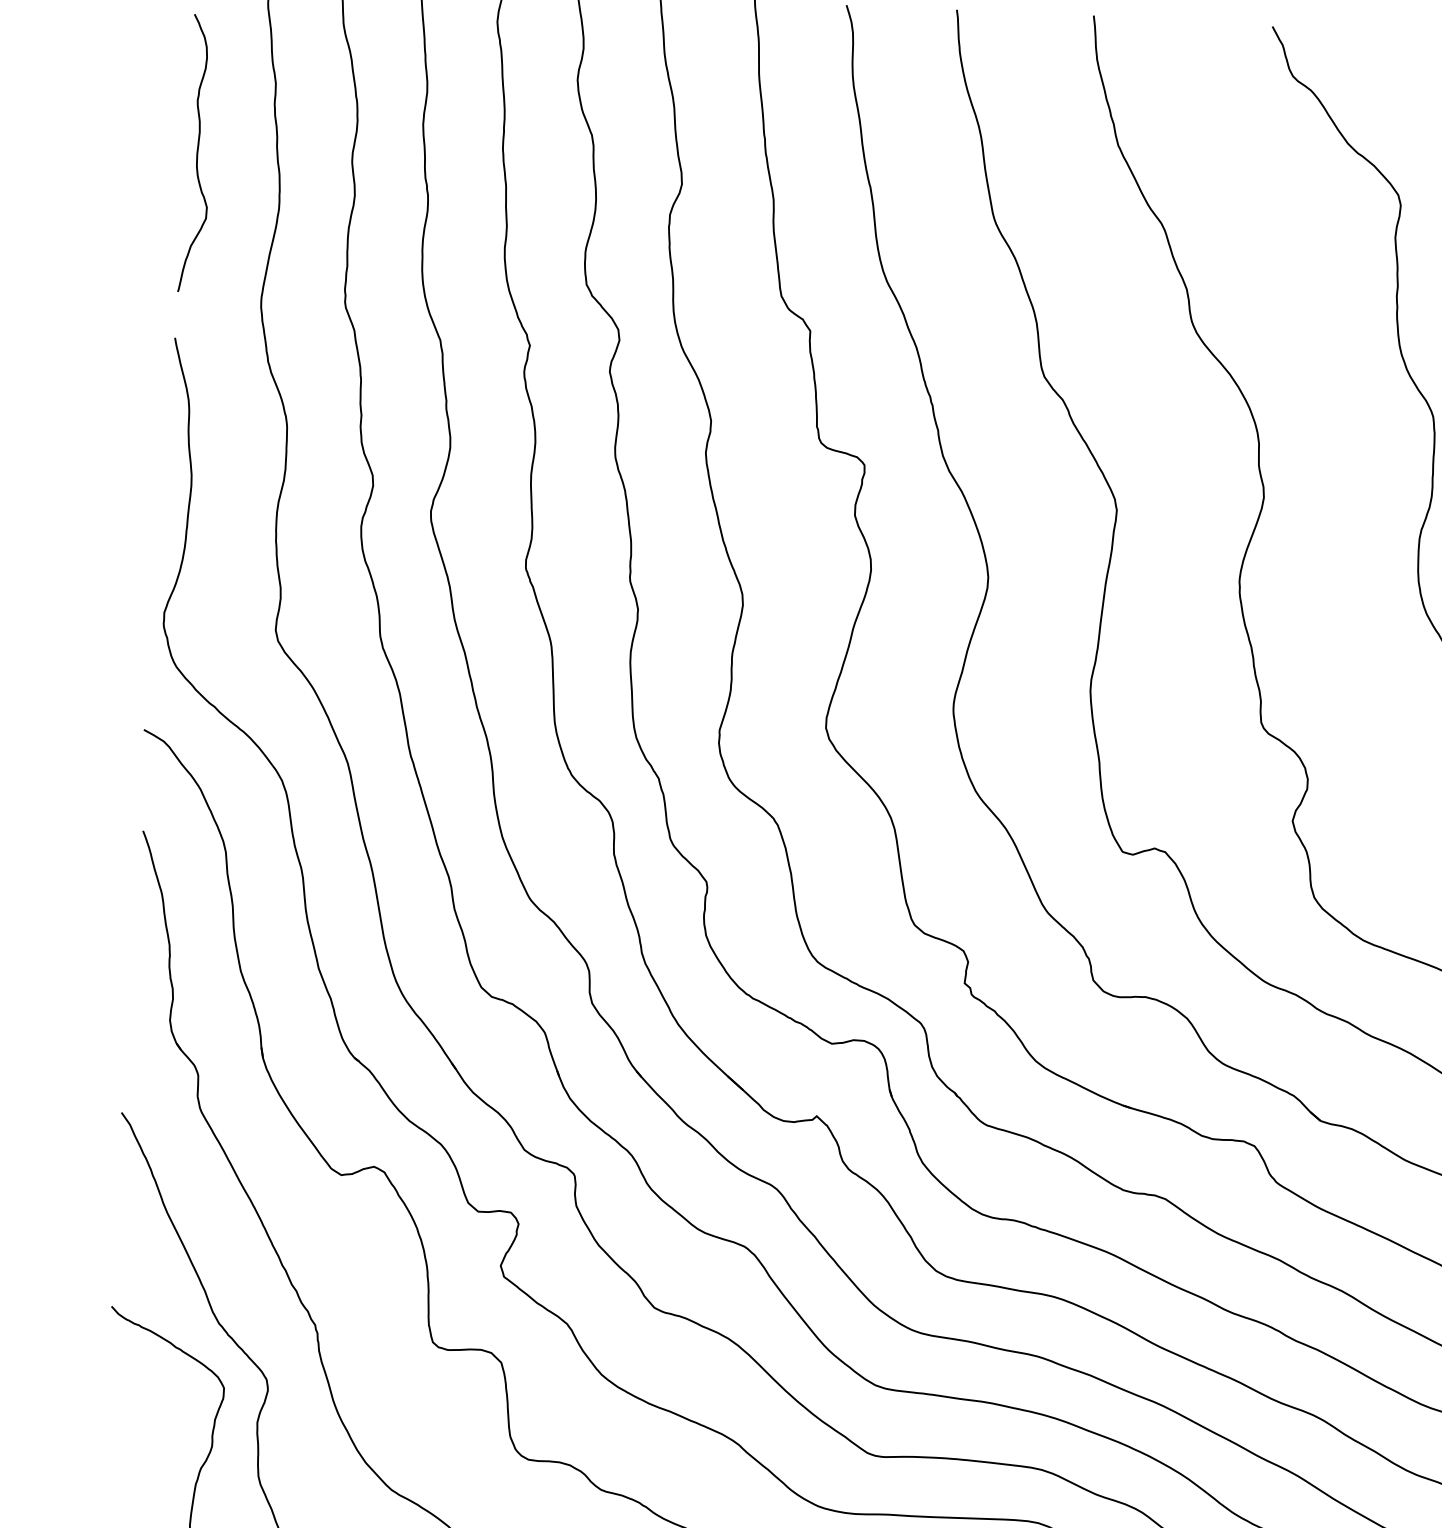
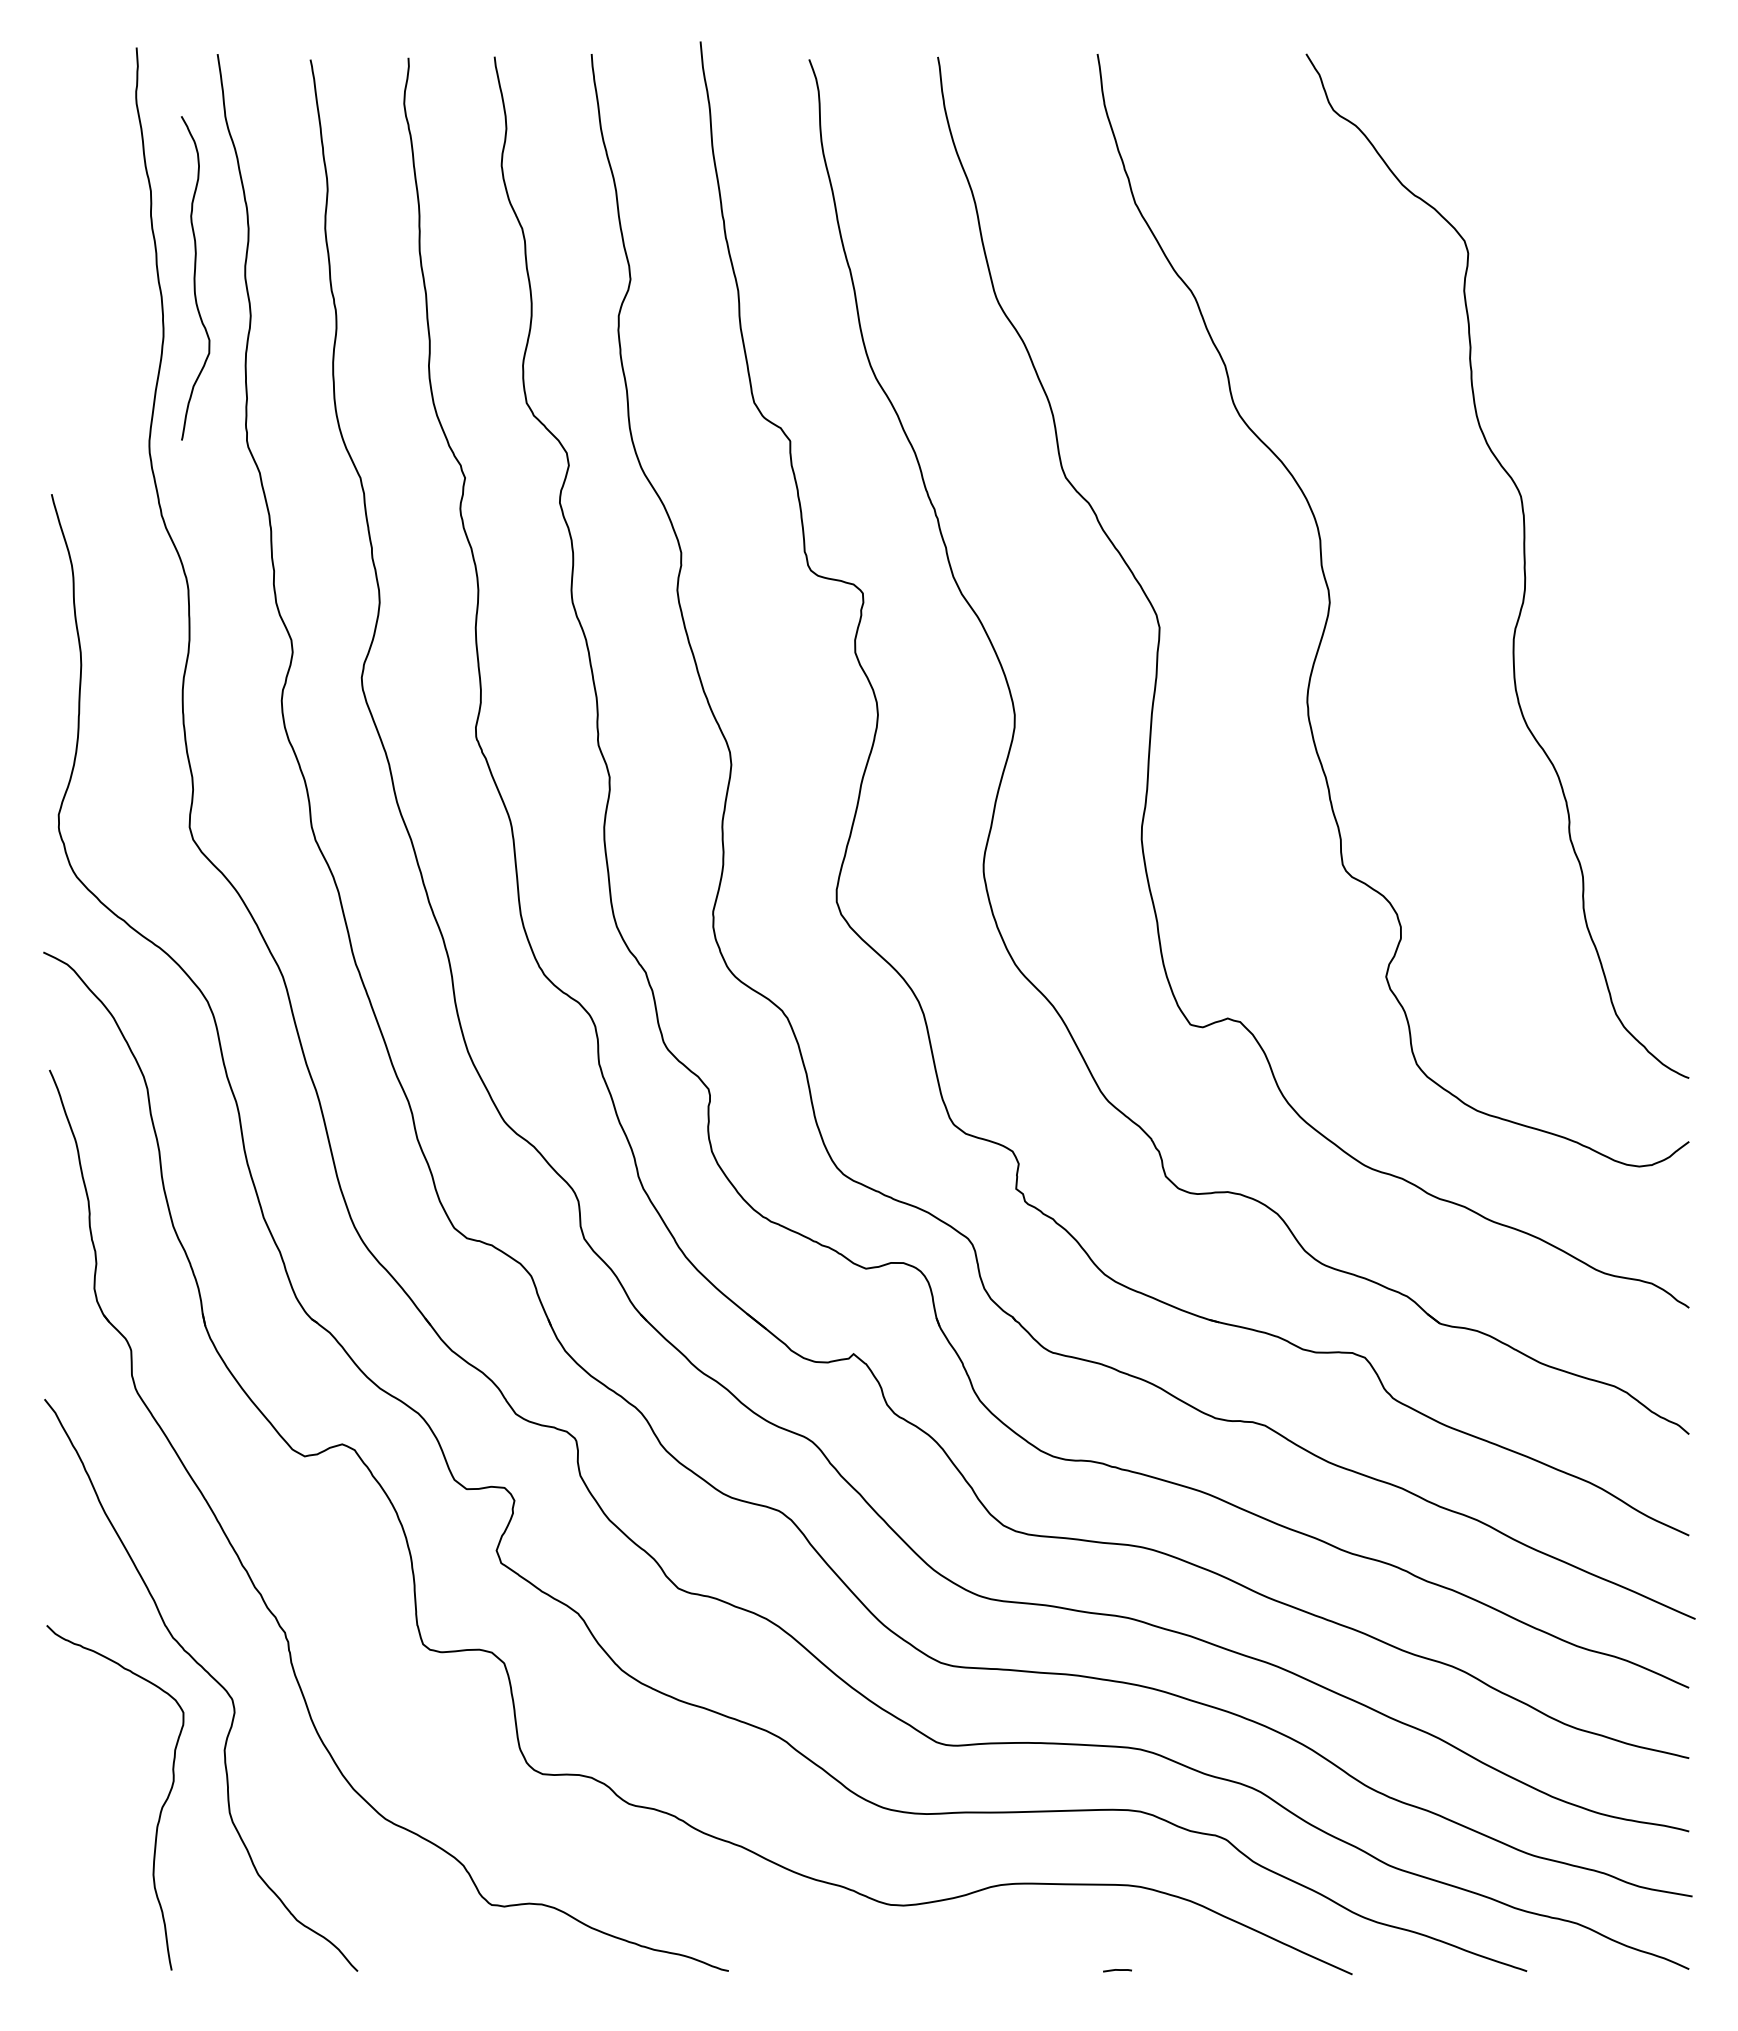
curve: (198, 153) -> (195, 278), moved

